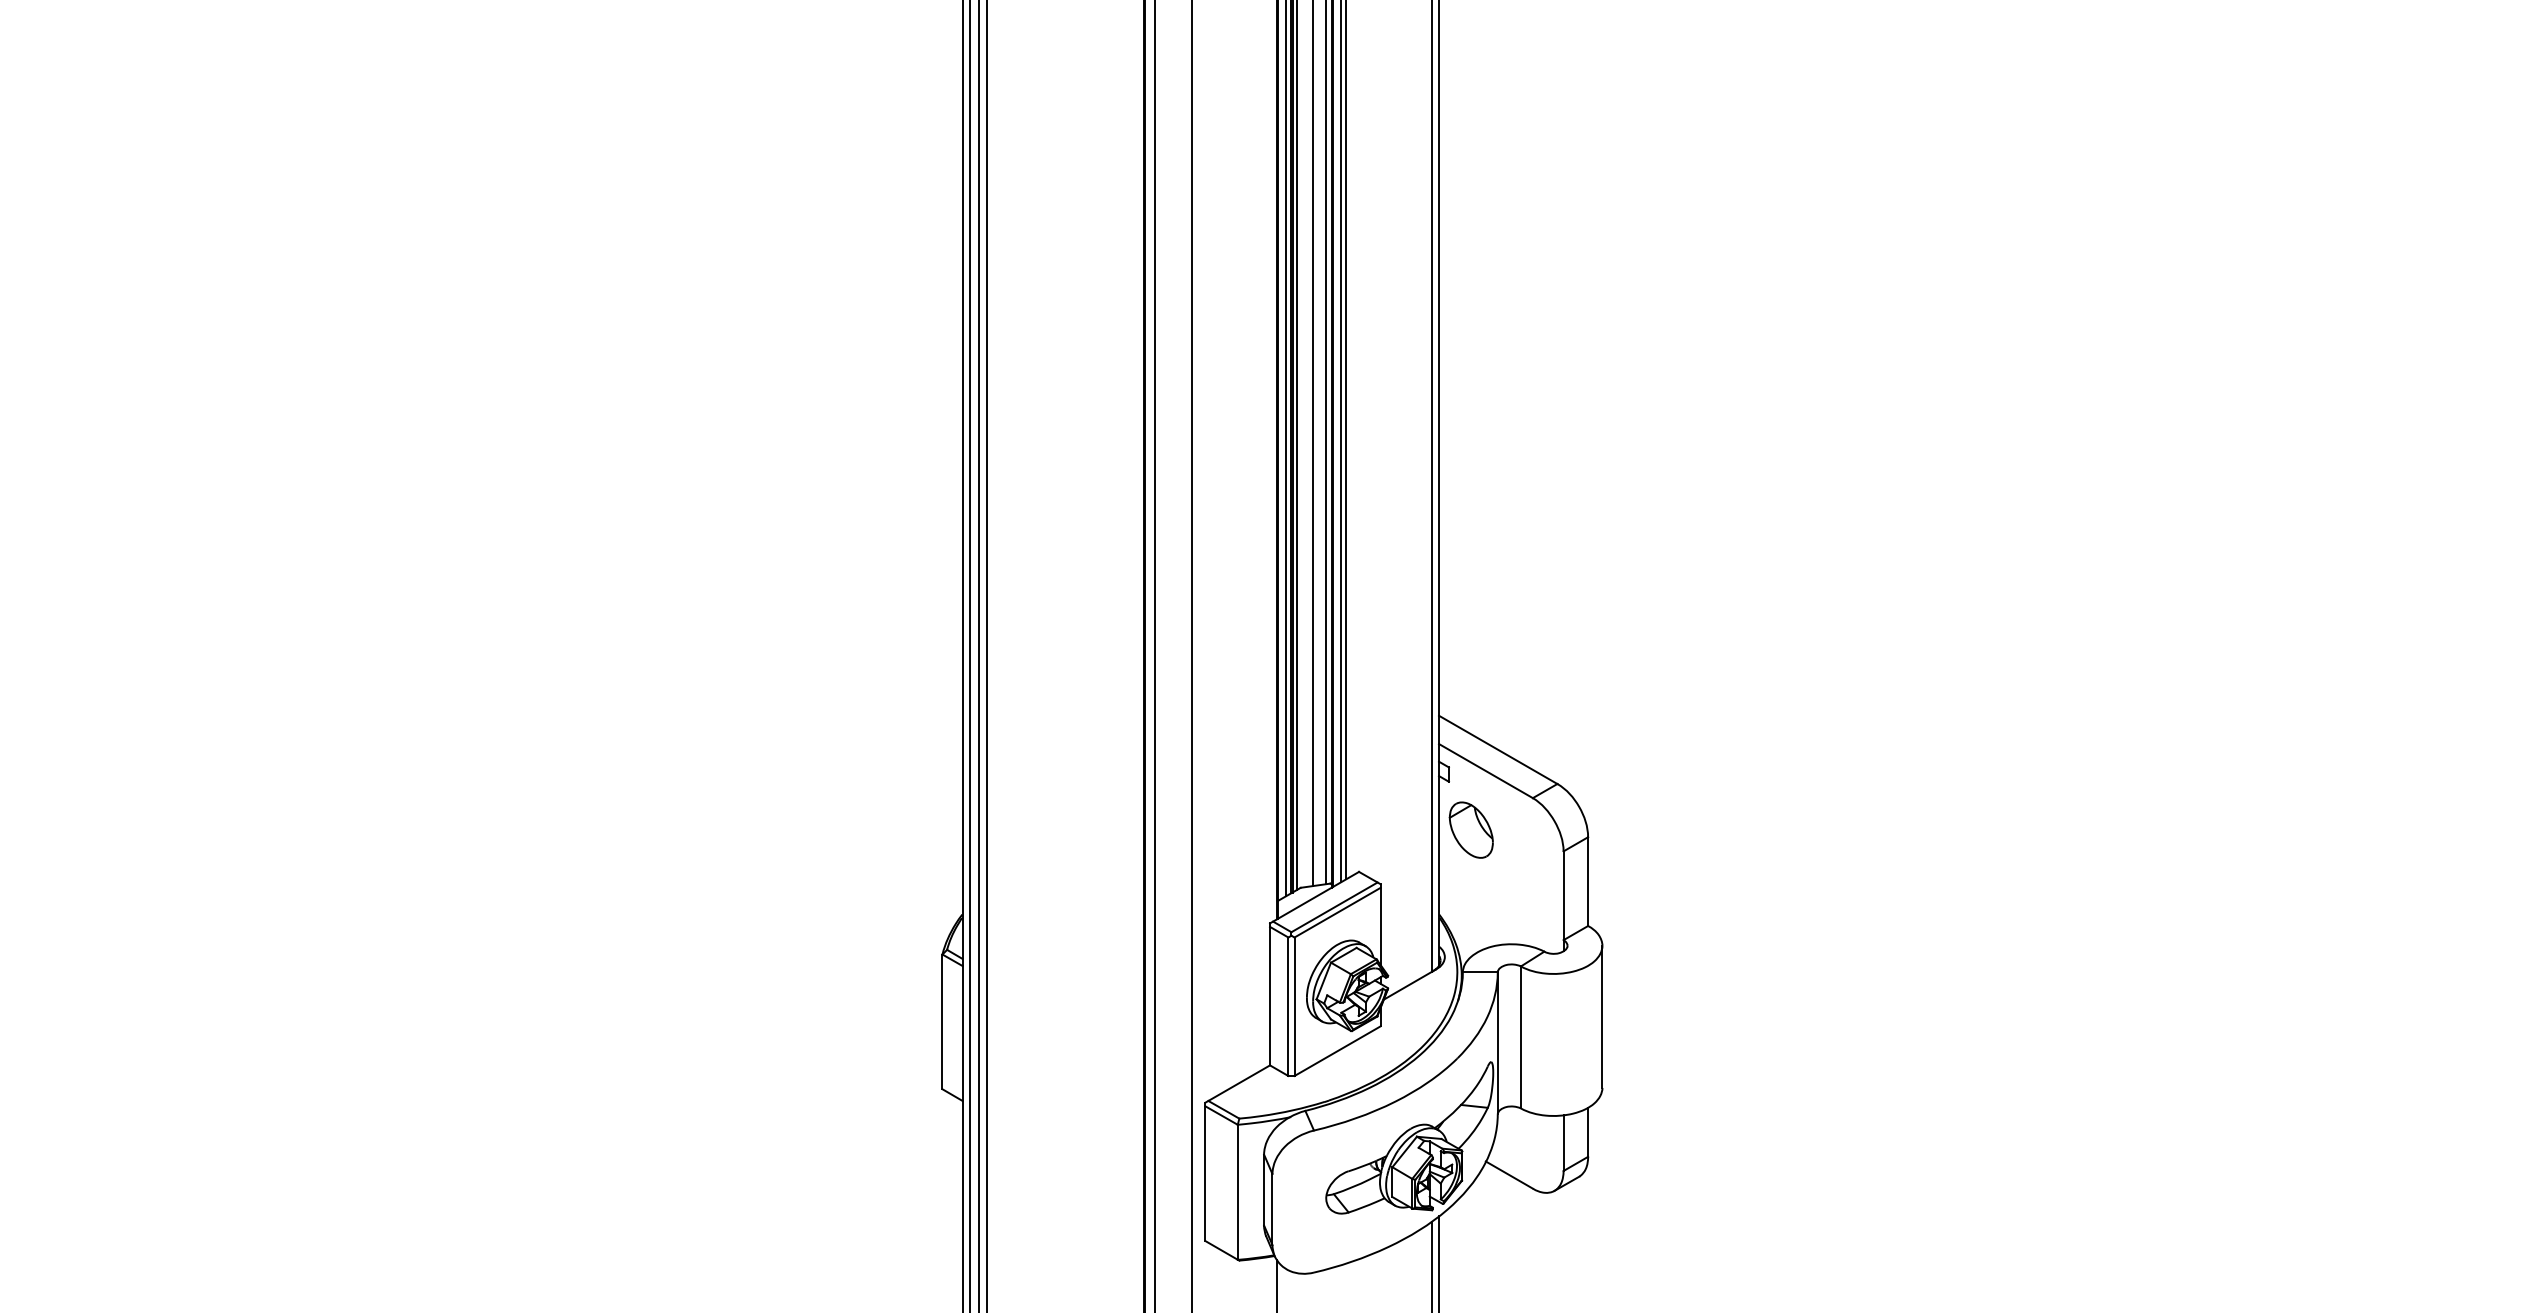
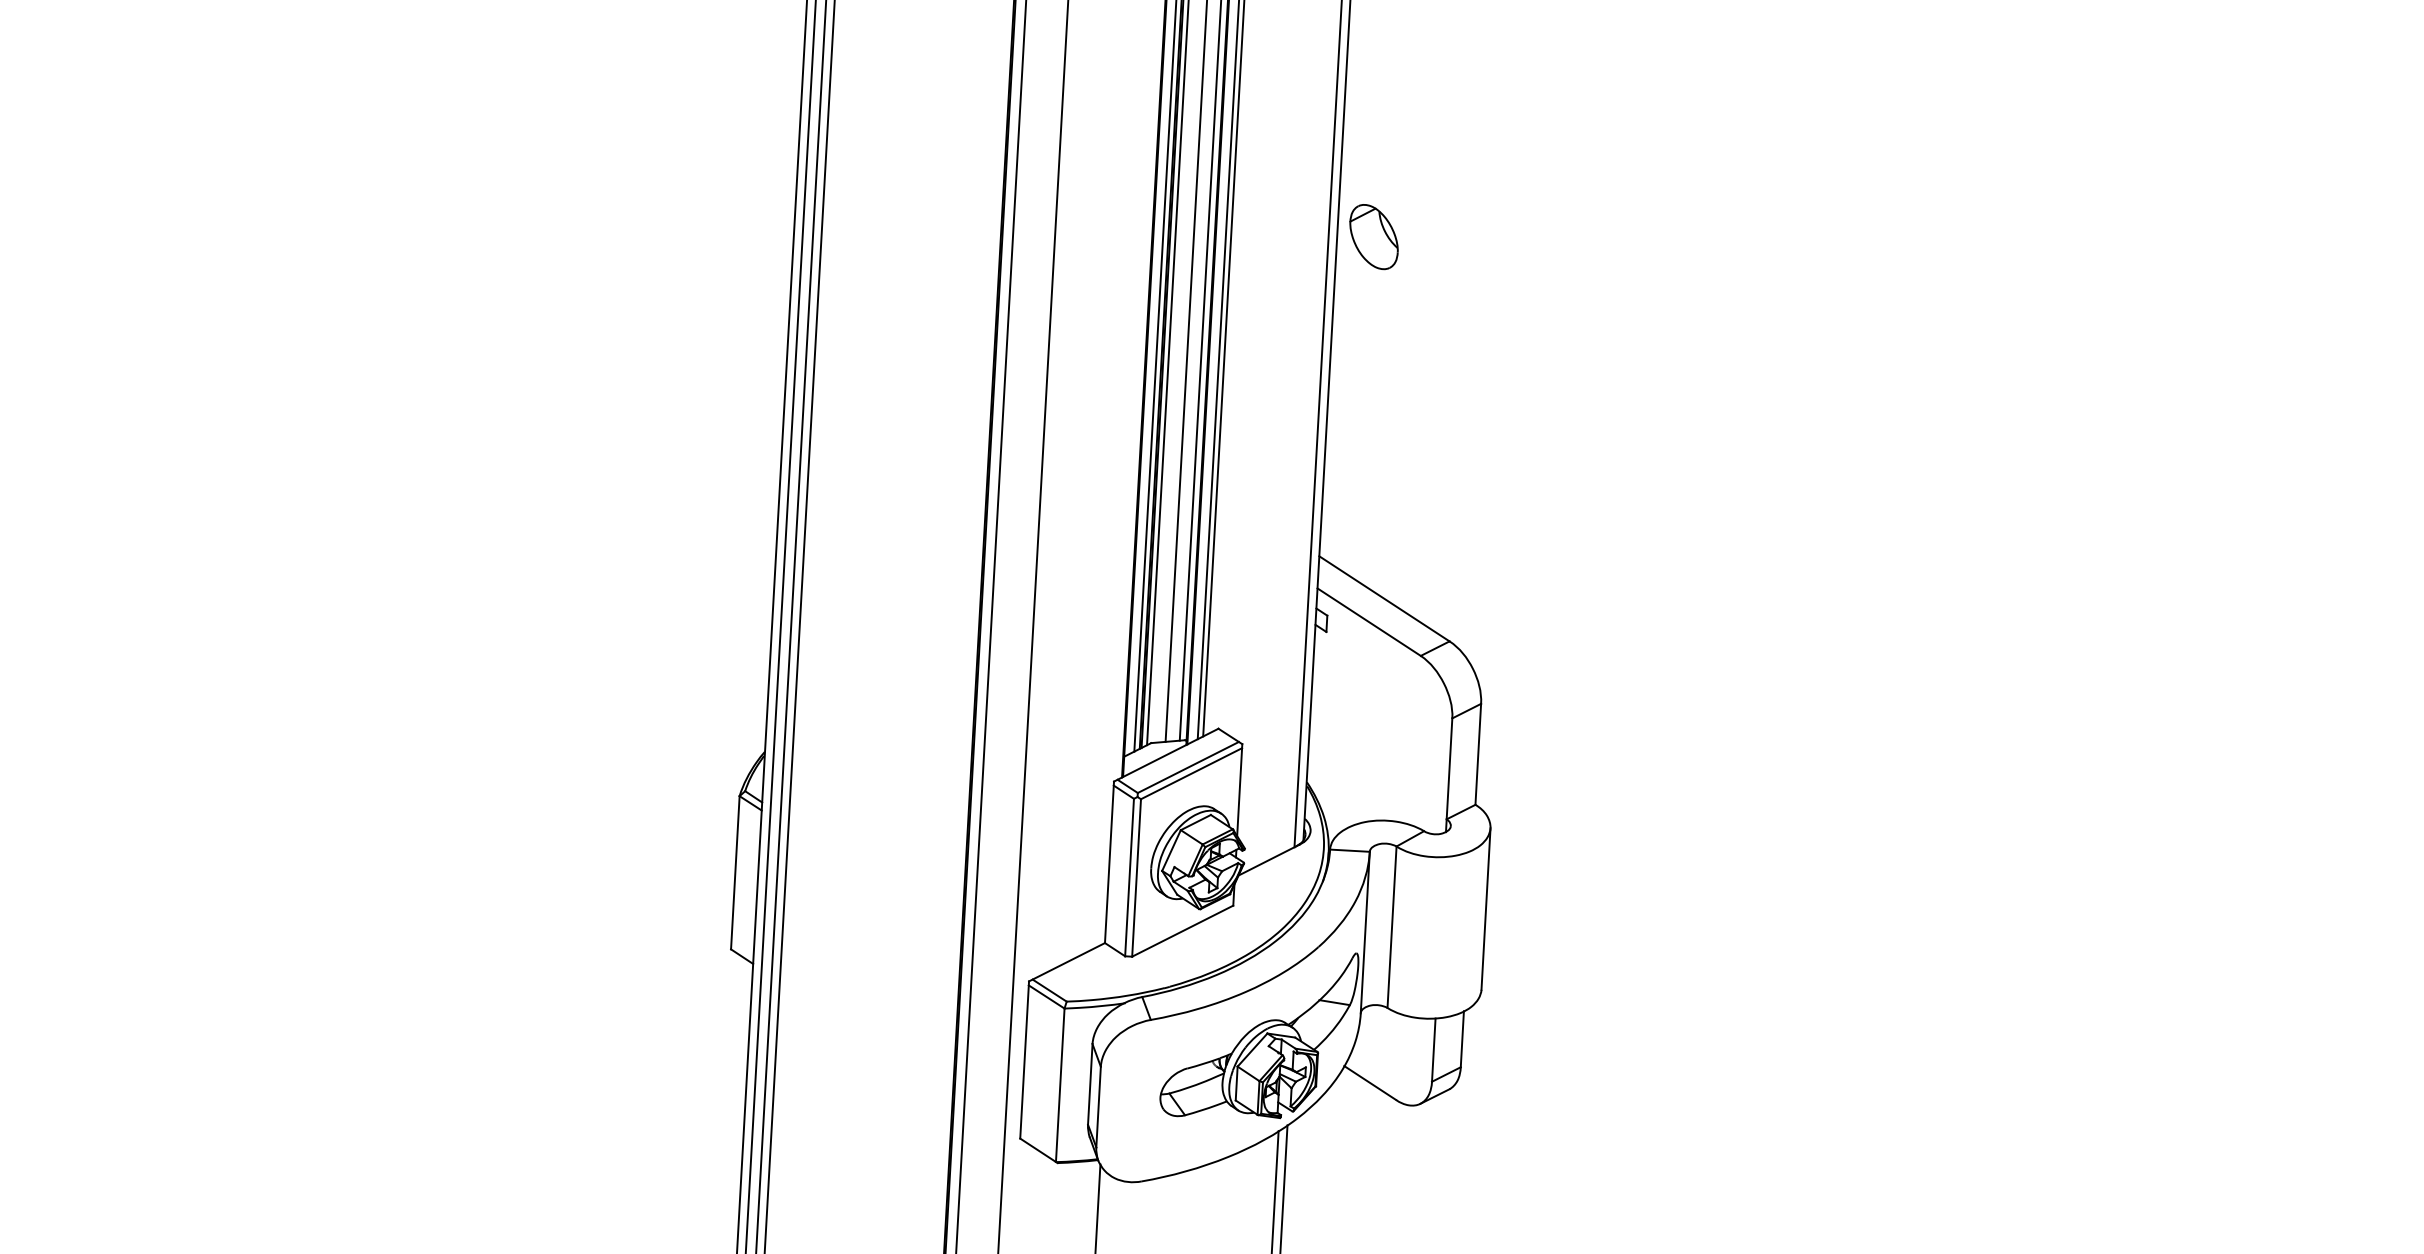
part: (1470, 829) -> (1373, 236), moved

